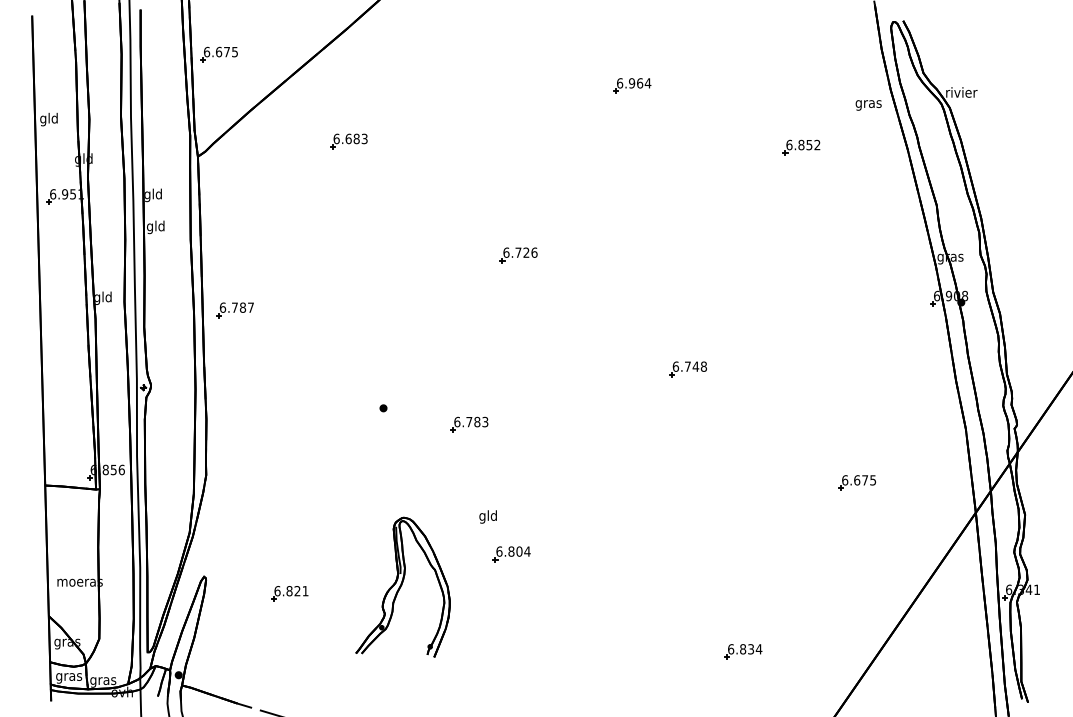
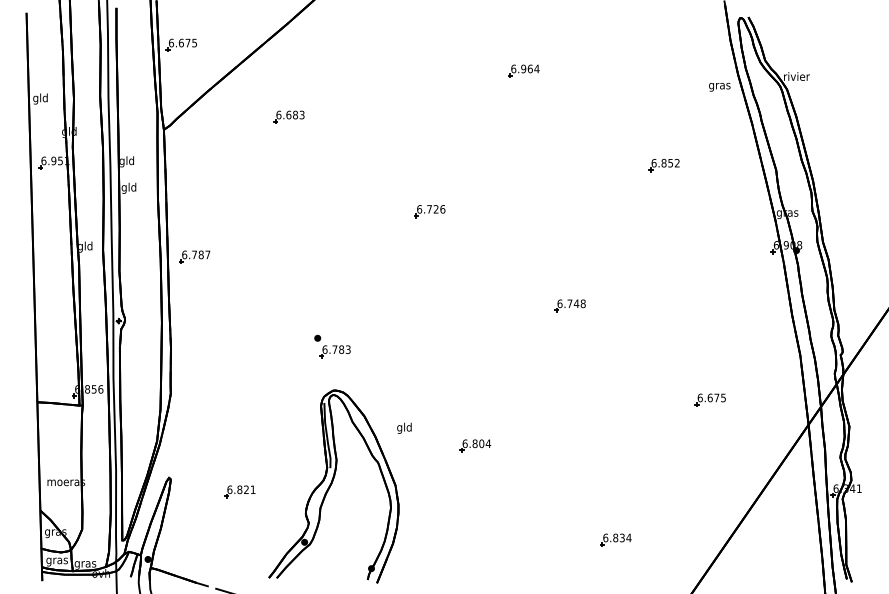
part: (801, 147) -> (664, 165), moved
part: (469, 424) -> (335, 351), moved
part: (511, 554) -> (475, 446), moved
part: (402, 587) -> (333, 486), size x1.67

